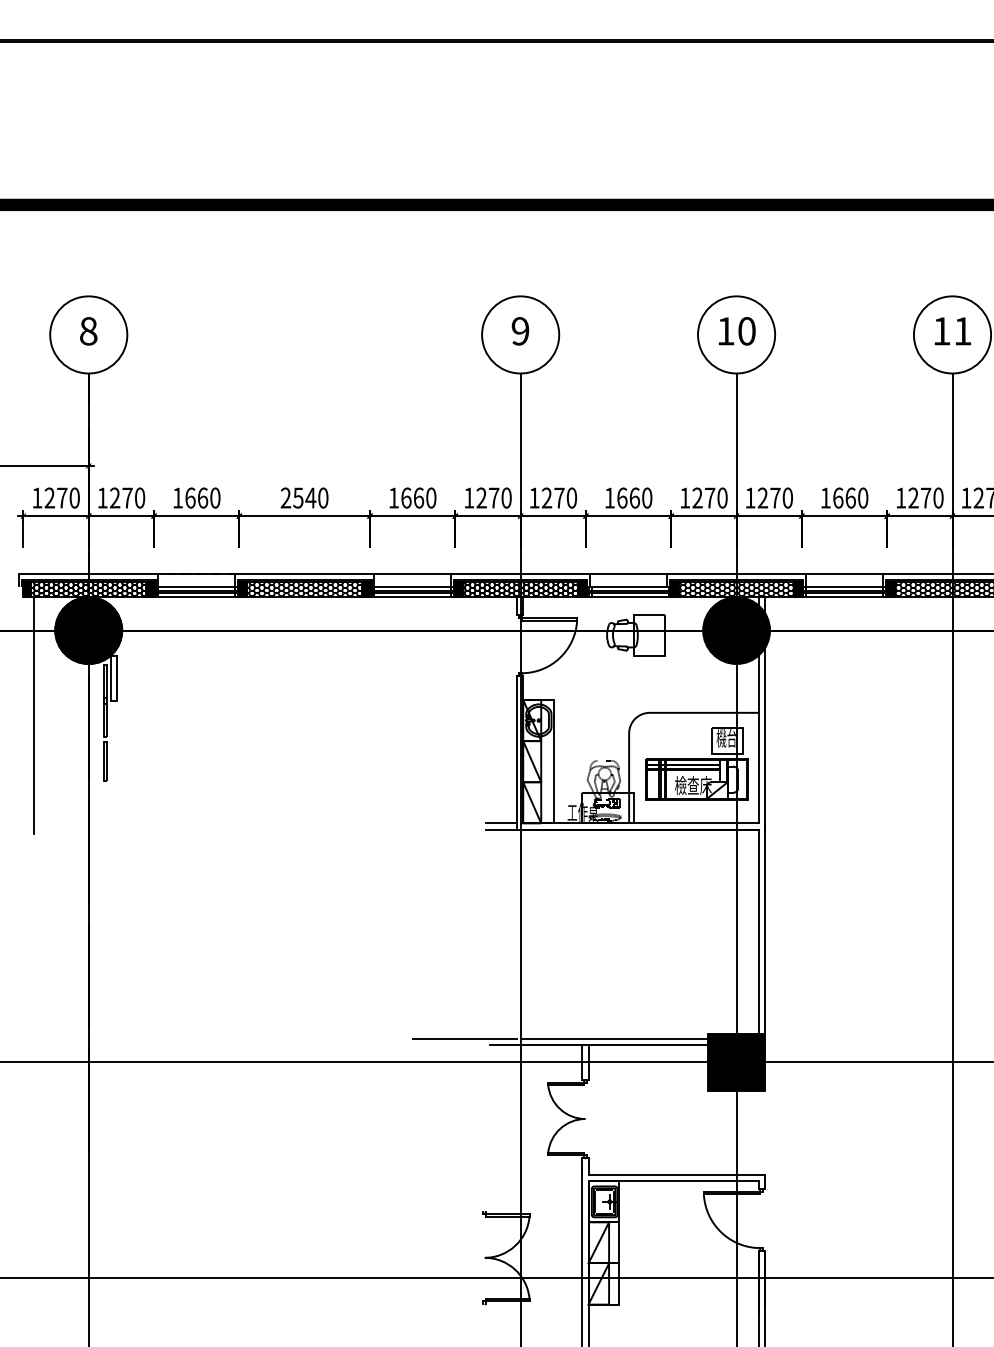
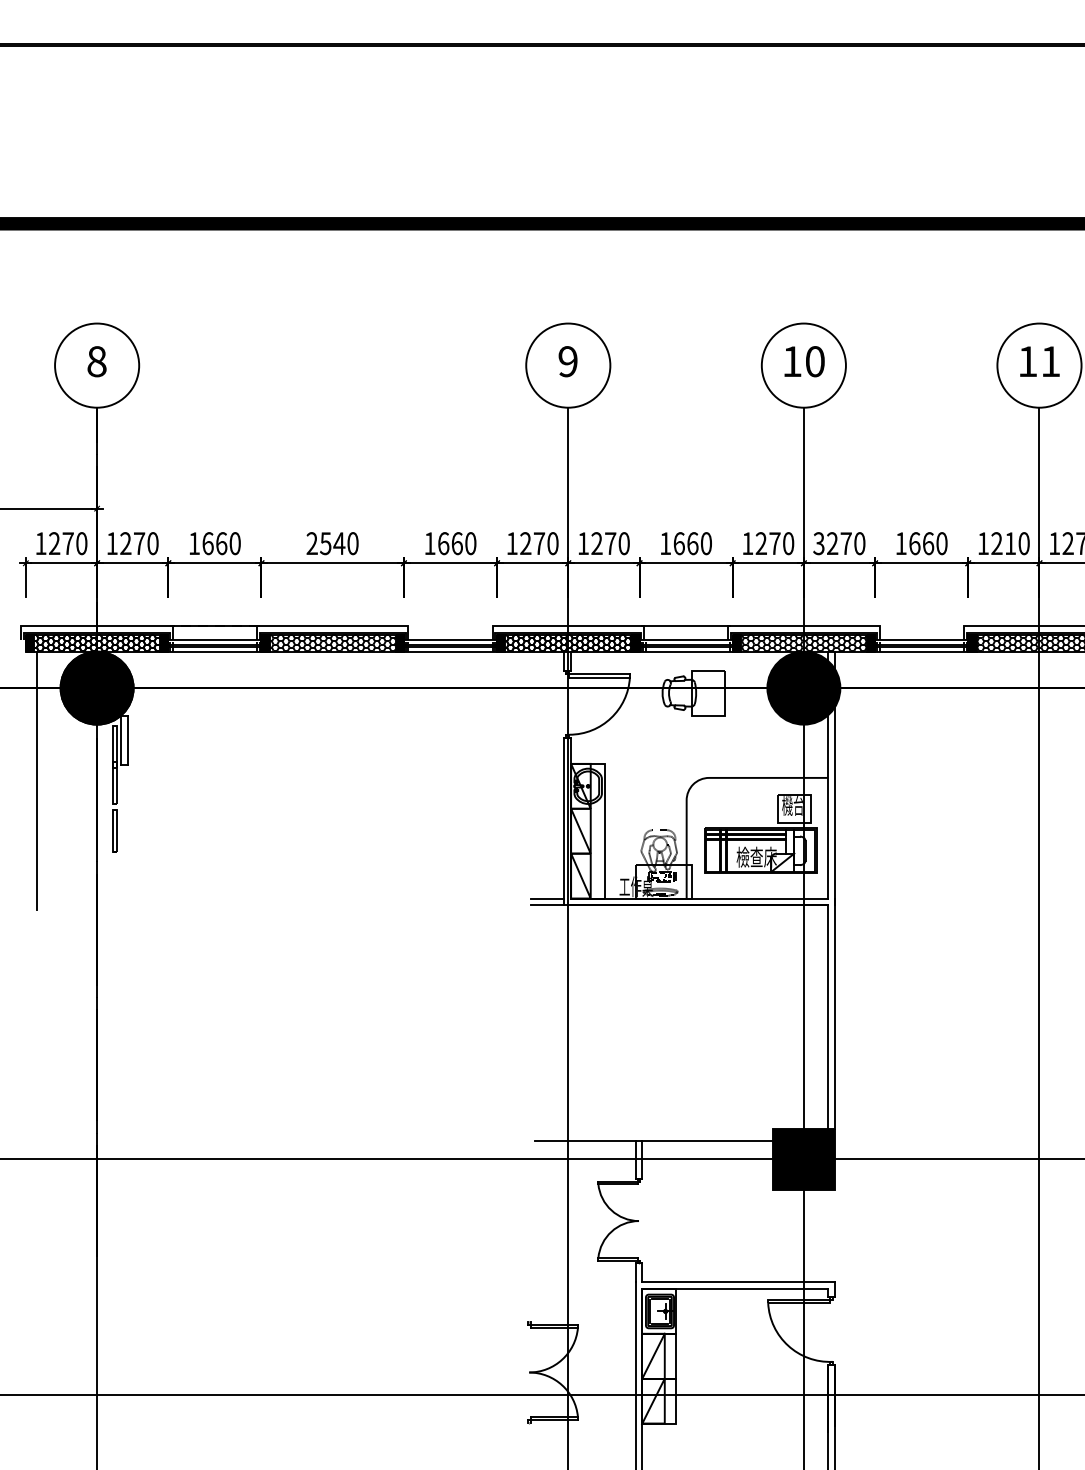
text: (750, 497) -> (819, 542), 1270 -> 3270
text: (926, 497) -> (1011, 542), 1270 -> 1210
line: (412, 573) -> (450, 625), removed
line: (844, 573) -> (921, 625), removed
line: (464, 1039) -> (507, 1134), removed
line: (615, 1039) -> (671, 1134), removed

